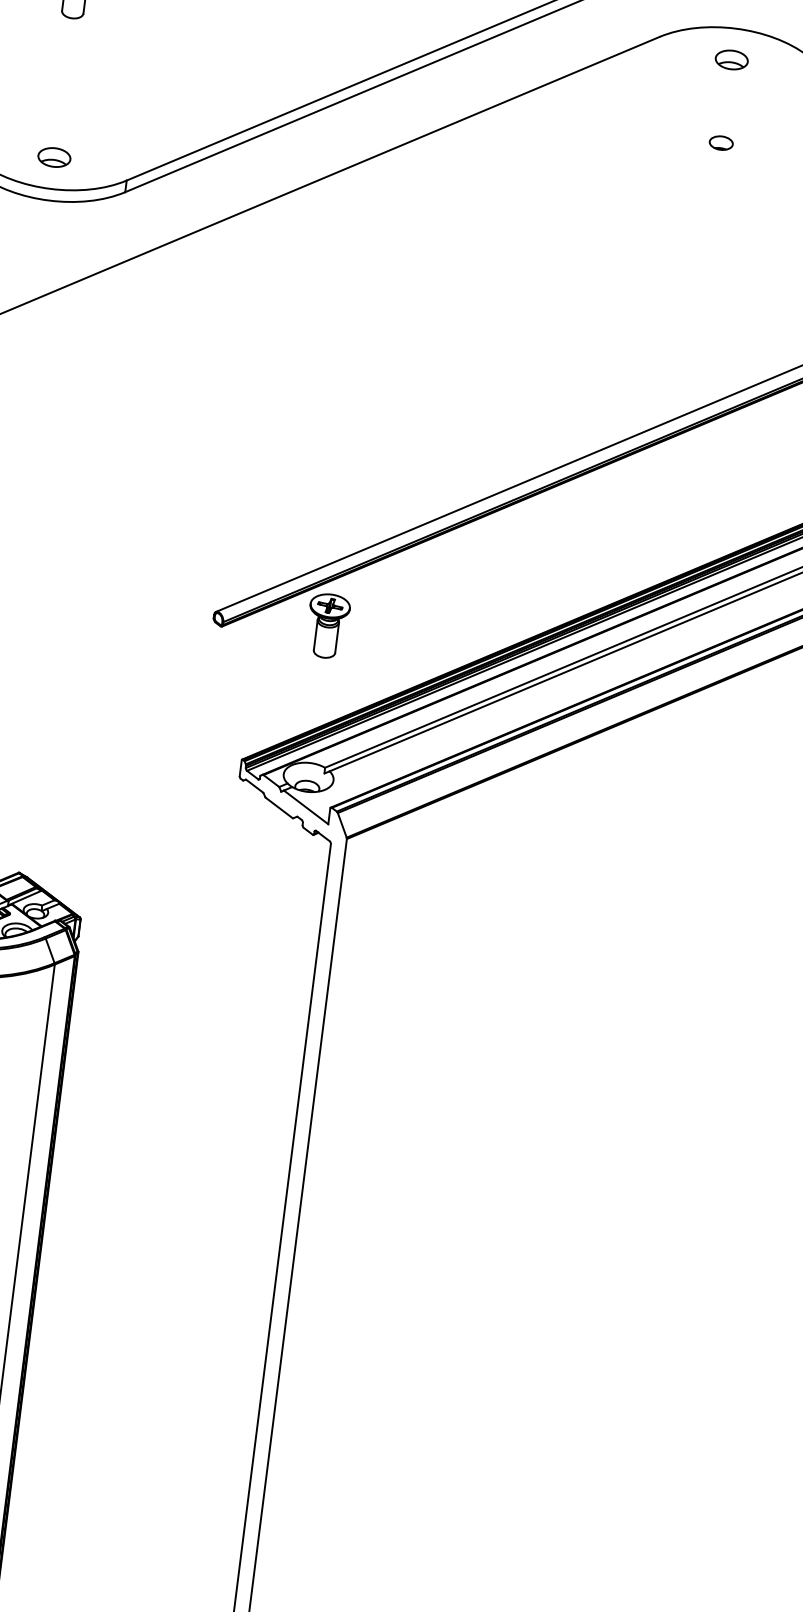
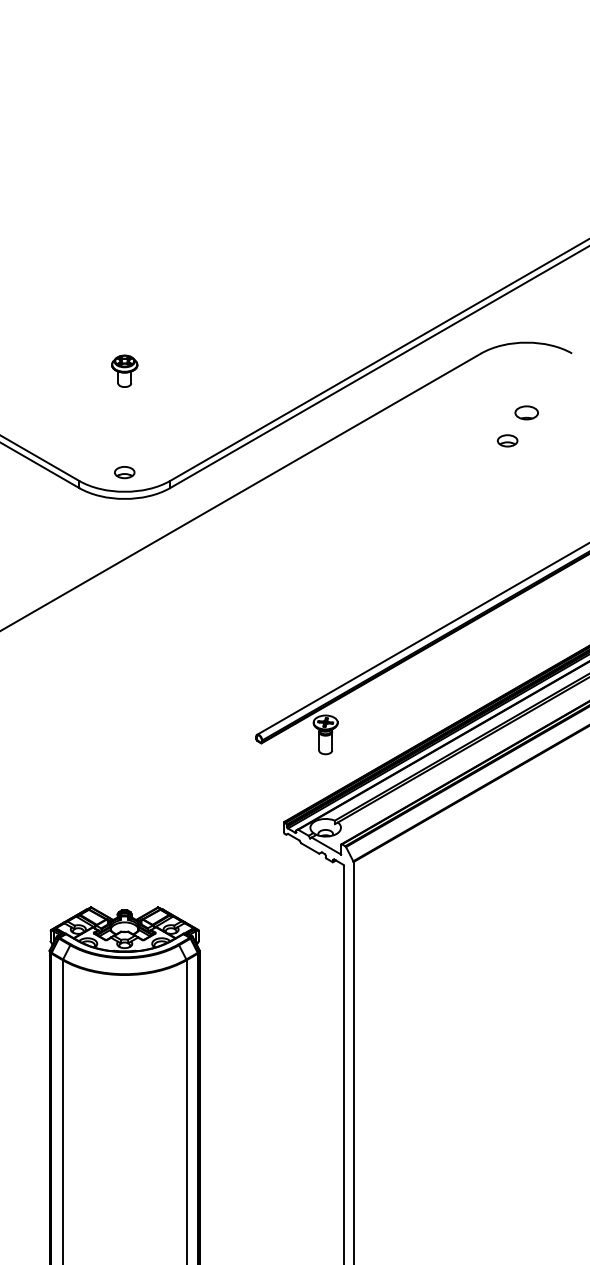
part: (731, 59) -> (507, 440), moved
part: (721, 142) -> (526, 412), size x1.6

